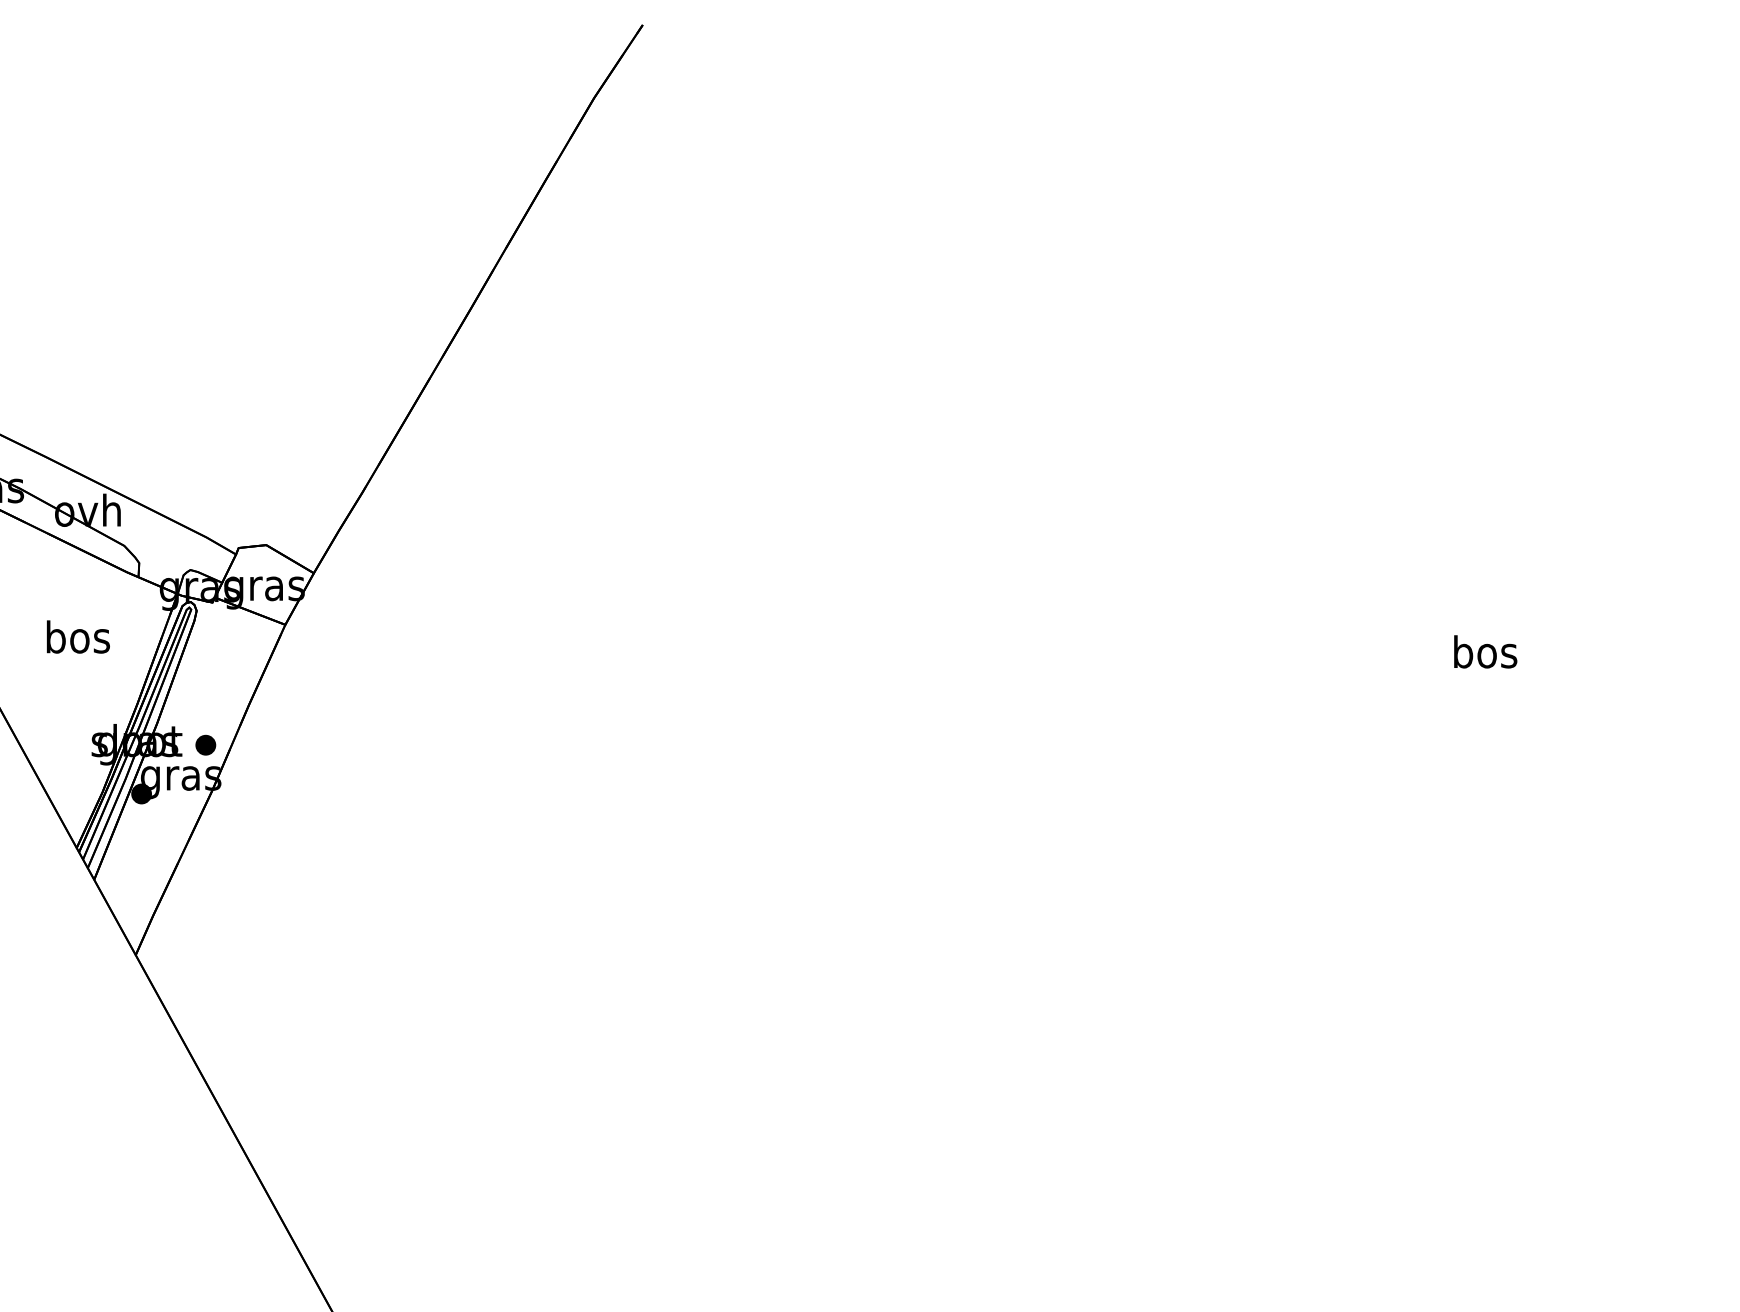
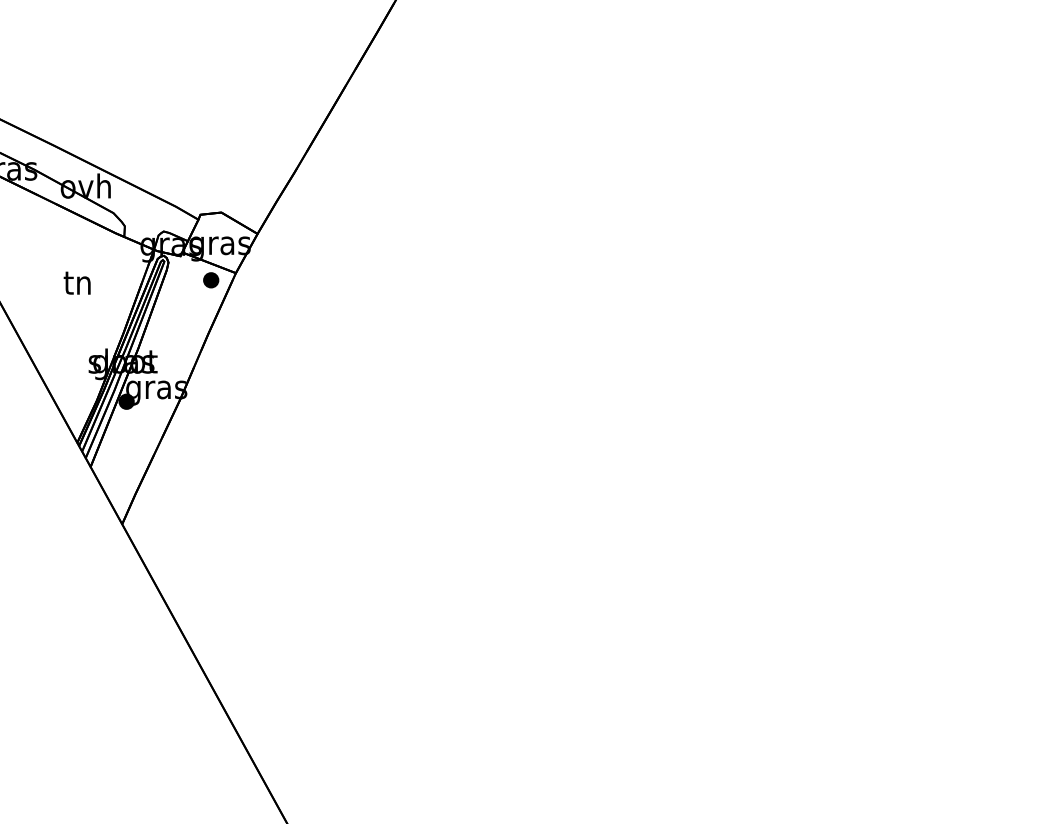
text: (77, 636) -> (77, 282), bos -> tn
part: (205, 744) -> (210, 279), moved

